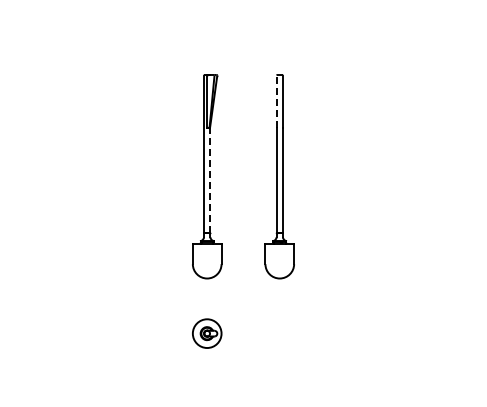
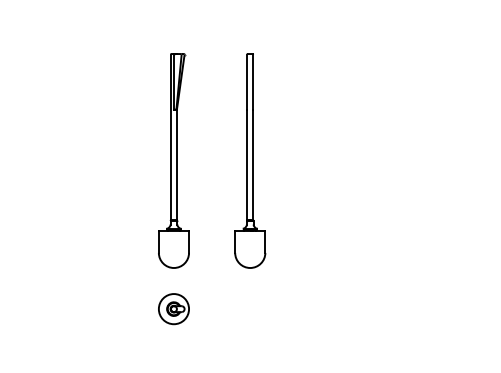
line: (276, 101) -> (246, 81), dashed -> solid
line: (210, 180) -> (177, 164), dashed -> solid
part: (207, 333) -> (174, 308), moved

